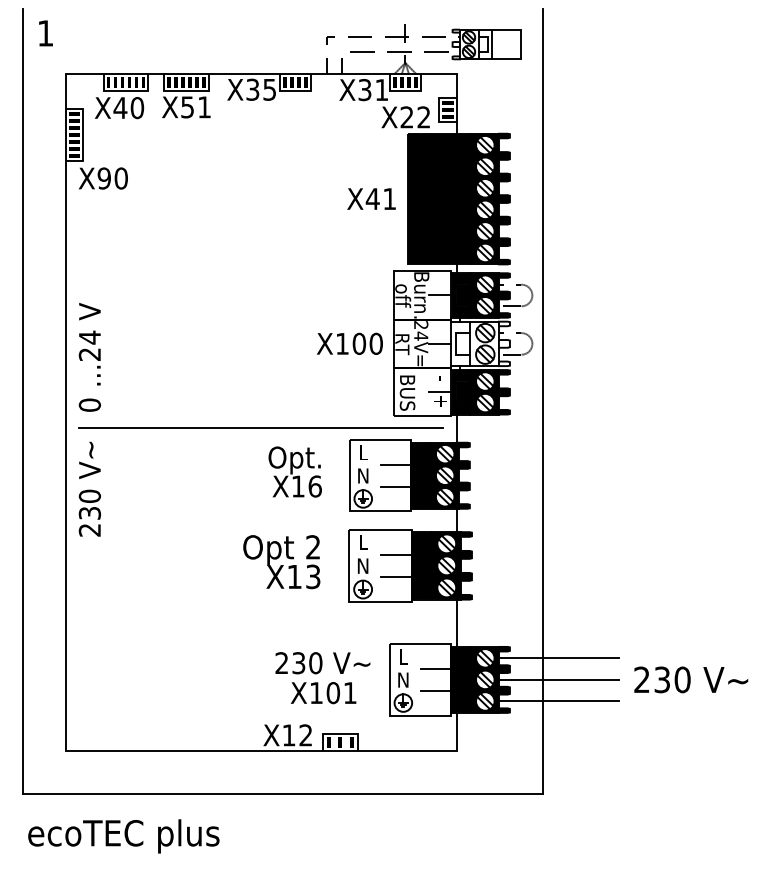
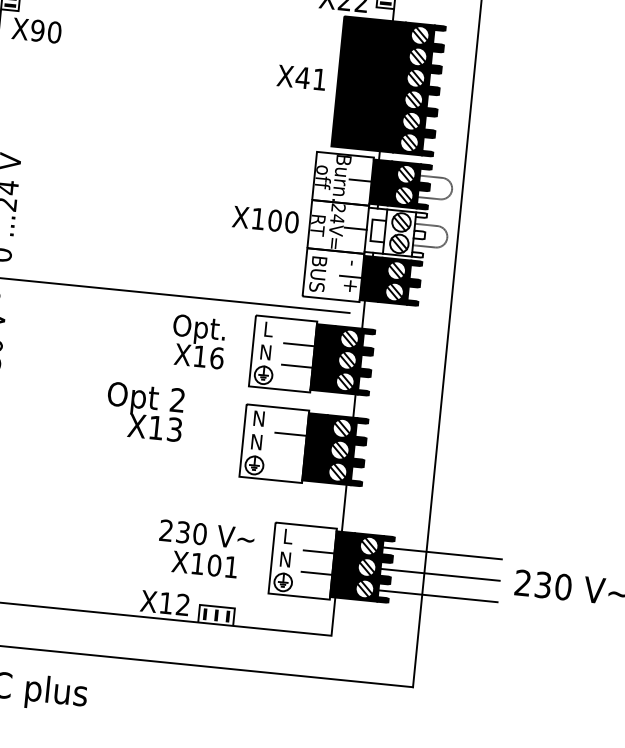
text: (362, 542) -> (258, 418), L -> N
text: (281, 562) -> (144, 412), moved
line: (396, 576) -> (288, 455), removed

